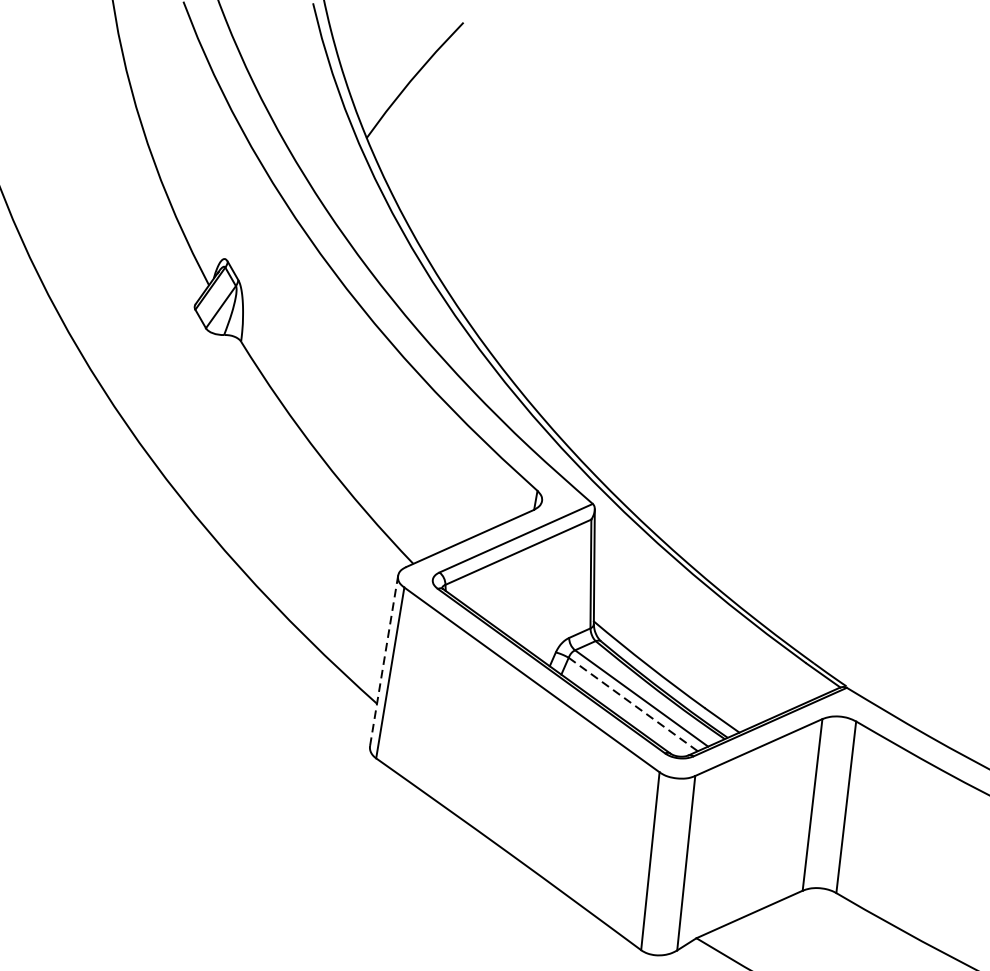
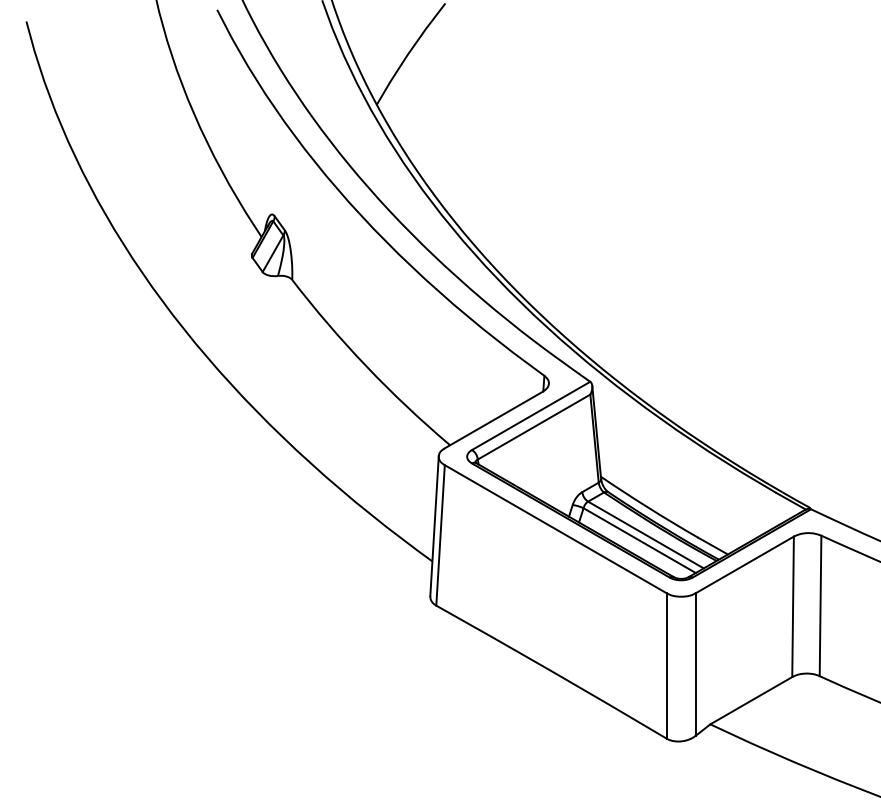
line: (383, 661) -> (434, 526), dashed -> solid
line: (633, 704) -> (639, 540), dashed -> solid

